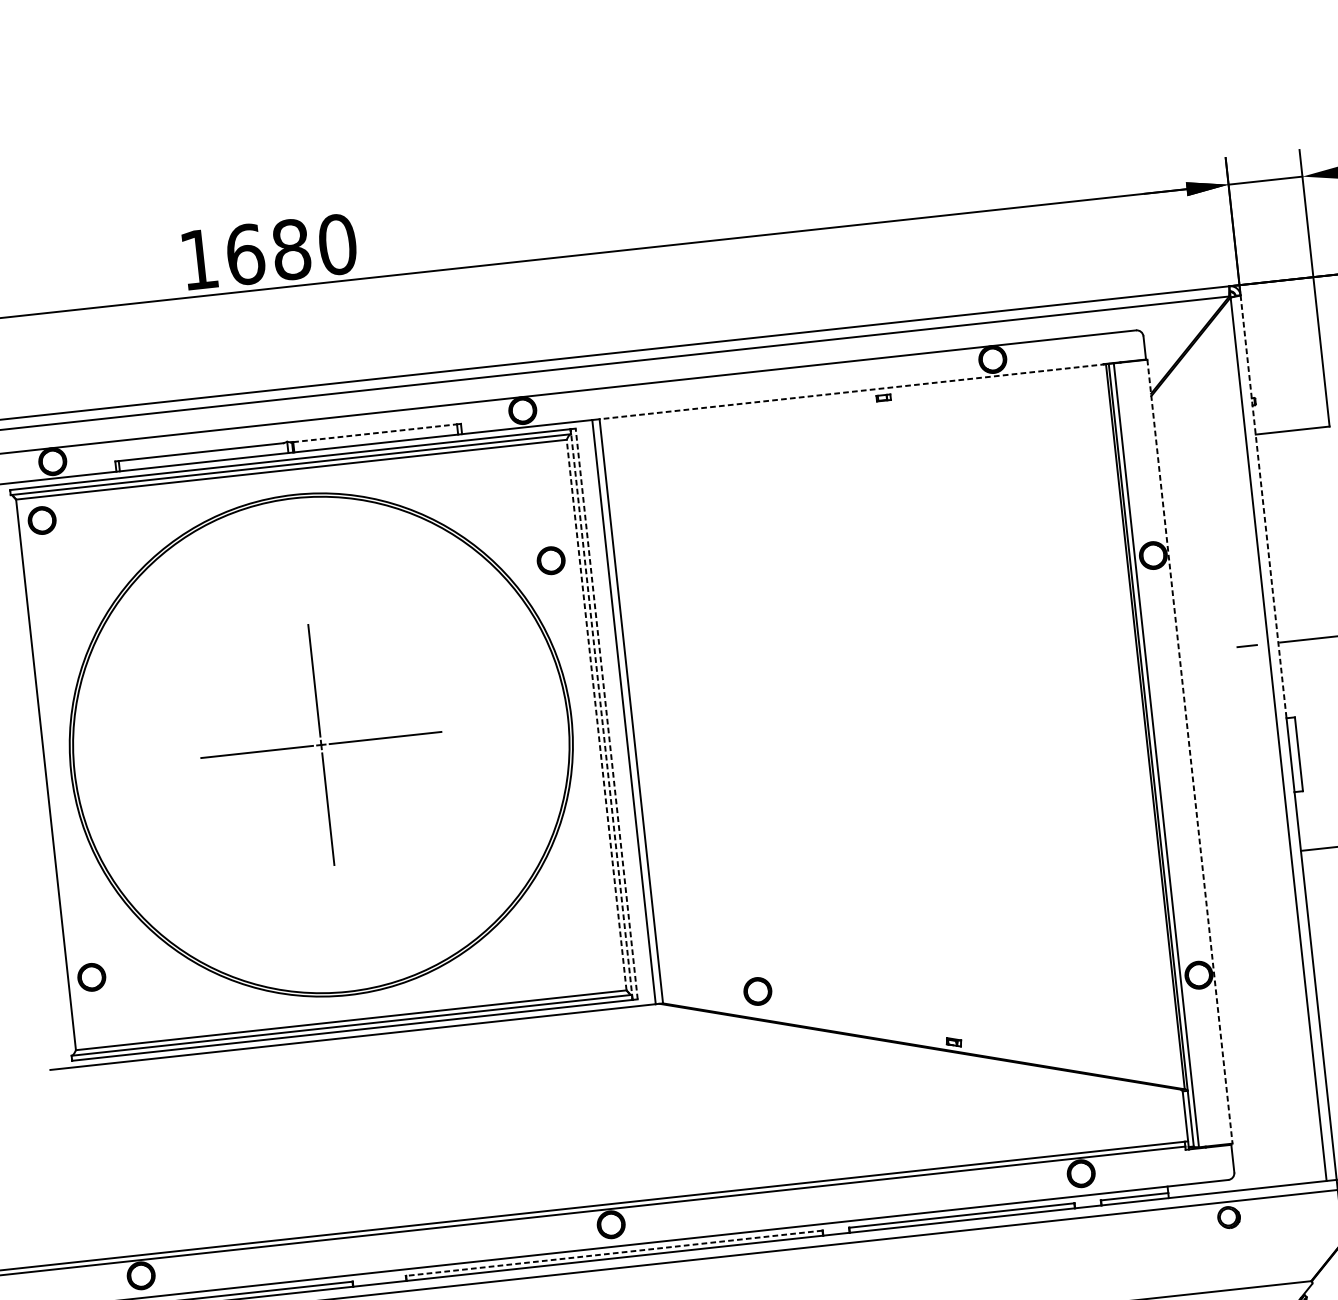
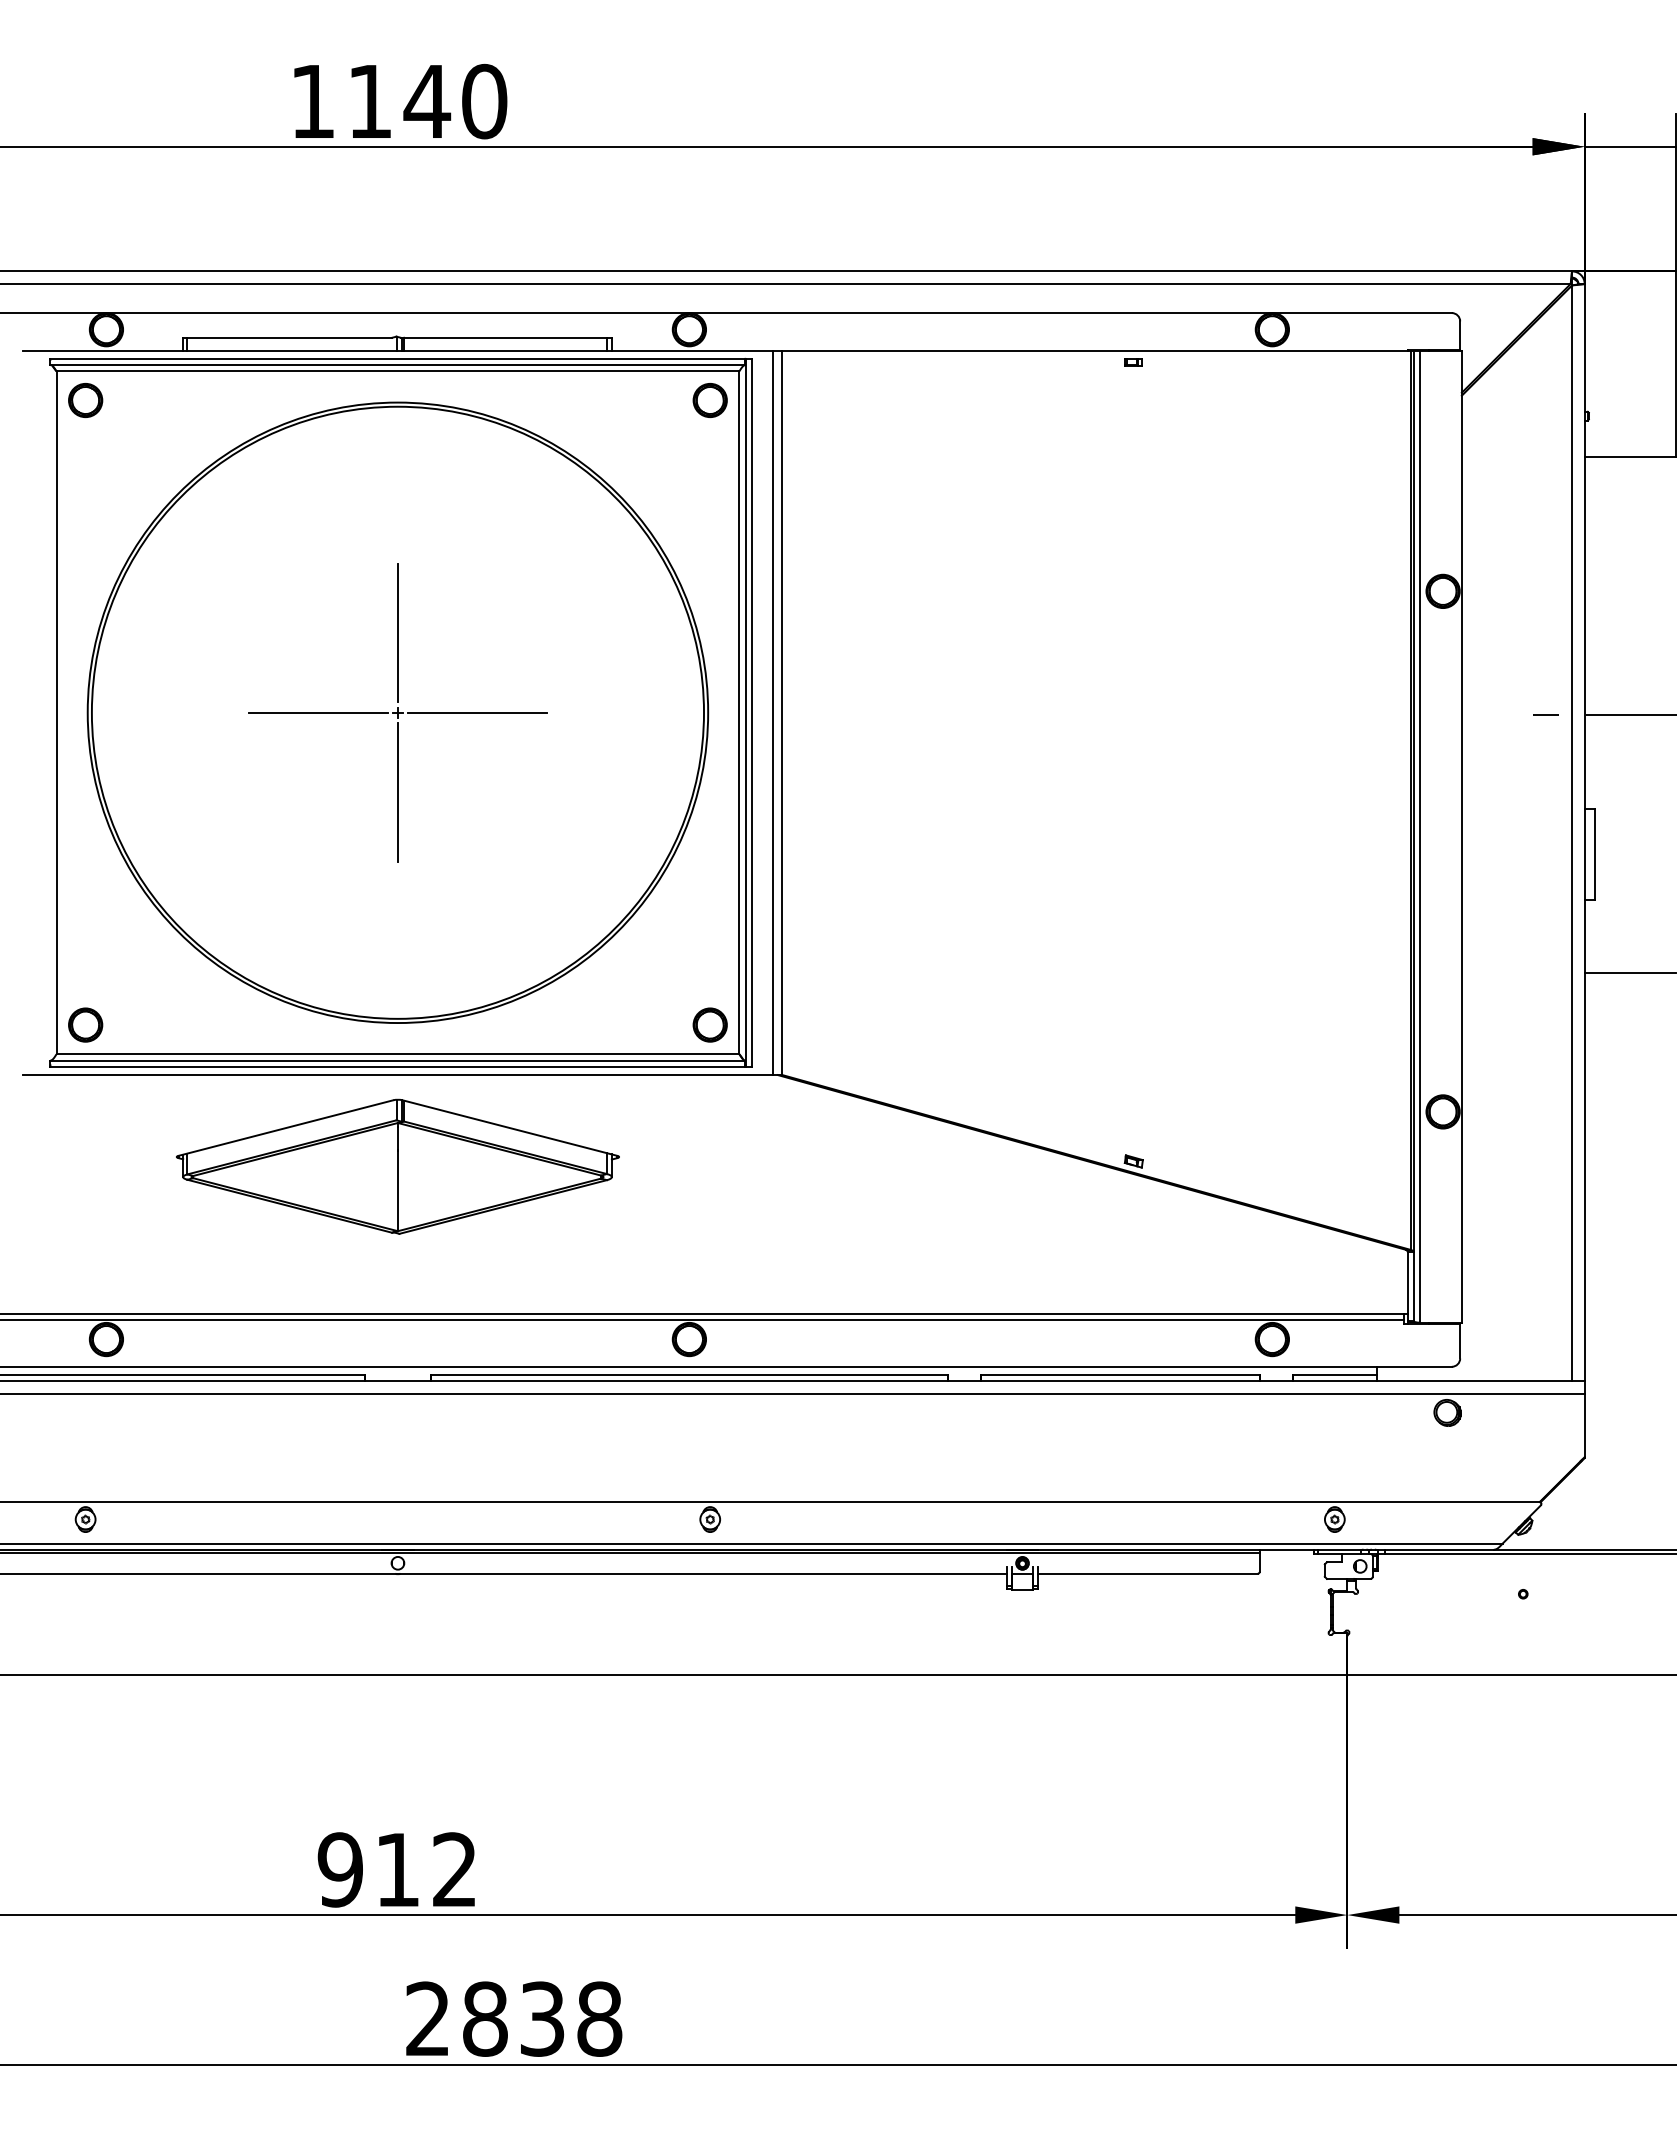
text: (269, 251) -> (399, 101), 1680 -> 1140
line: (852, 391) -> (1095, 350), dashed -> solid
line: (375, 432) -> (505, 337), dashed -> solid
line: (1263, 506) -> (1584, 546), dashed -> solid
part: (550, 560) -> (709, 400), moved
line: (606, 713) -> (751, 712), dashed -> solid
line: (596, 714) -> (739, 712), dashed -> solid
line: (601, 714) -> (745, 712), dashed -> solid
line: (1189, 752) -> (1461, 837), dashed -> solid
part: (91, 976) -> (85, 1024), moved
part: (757, 991) -> (709, 1024), moved
part: (360, 1110) -> (397, 1166), added
line: (613, 1253) -> (688, 1374), dashed -> solid

